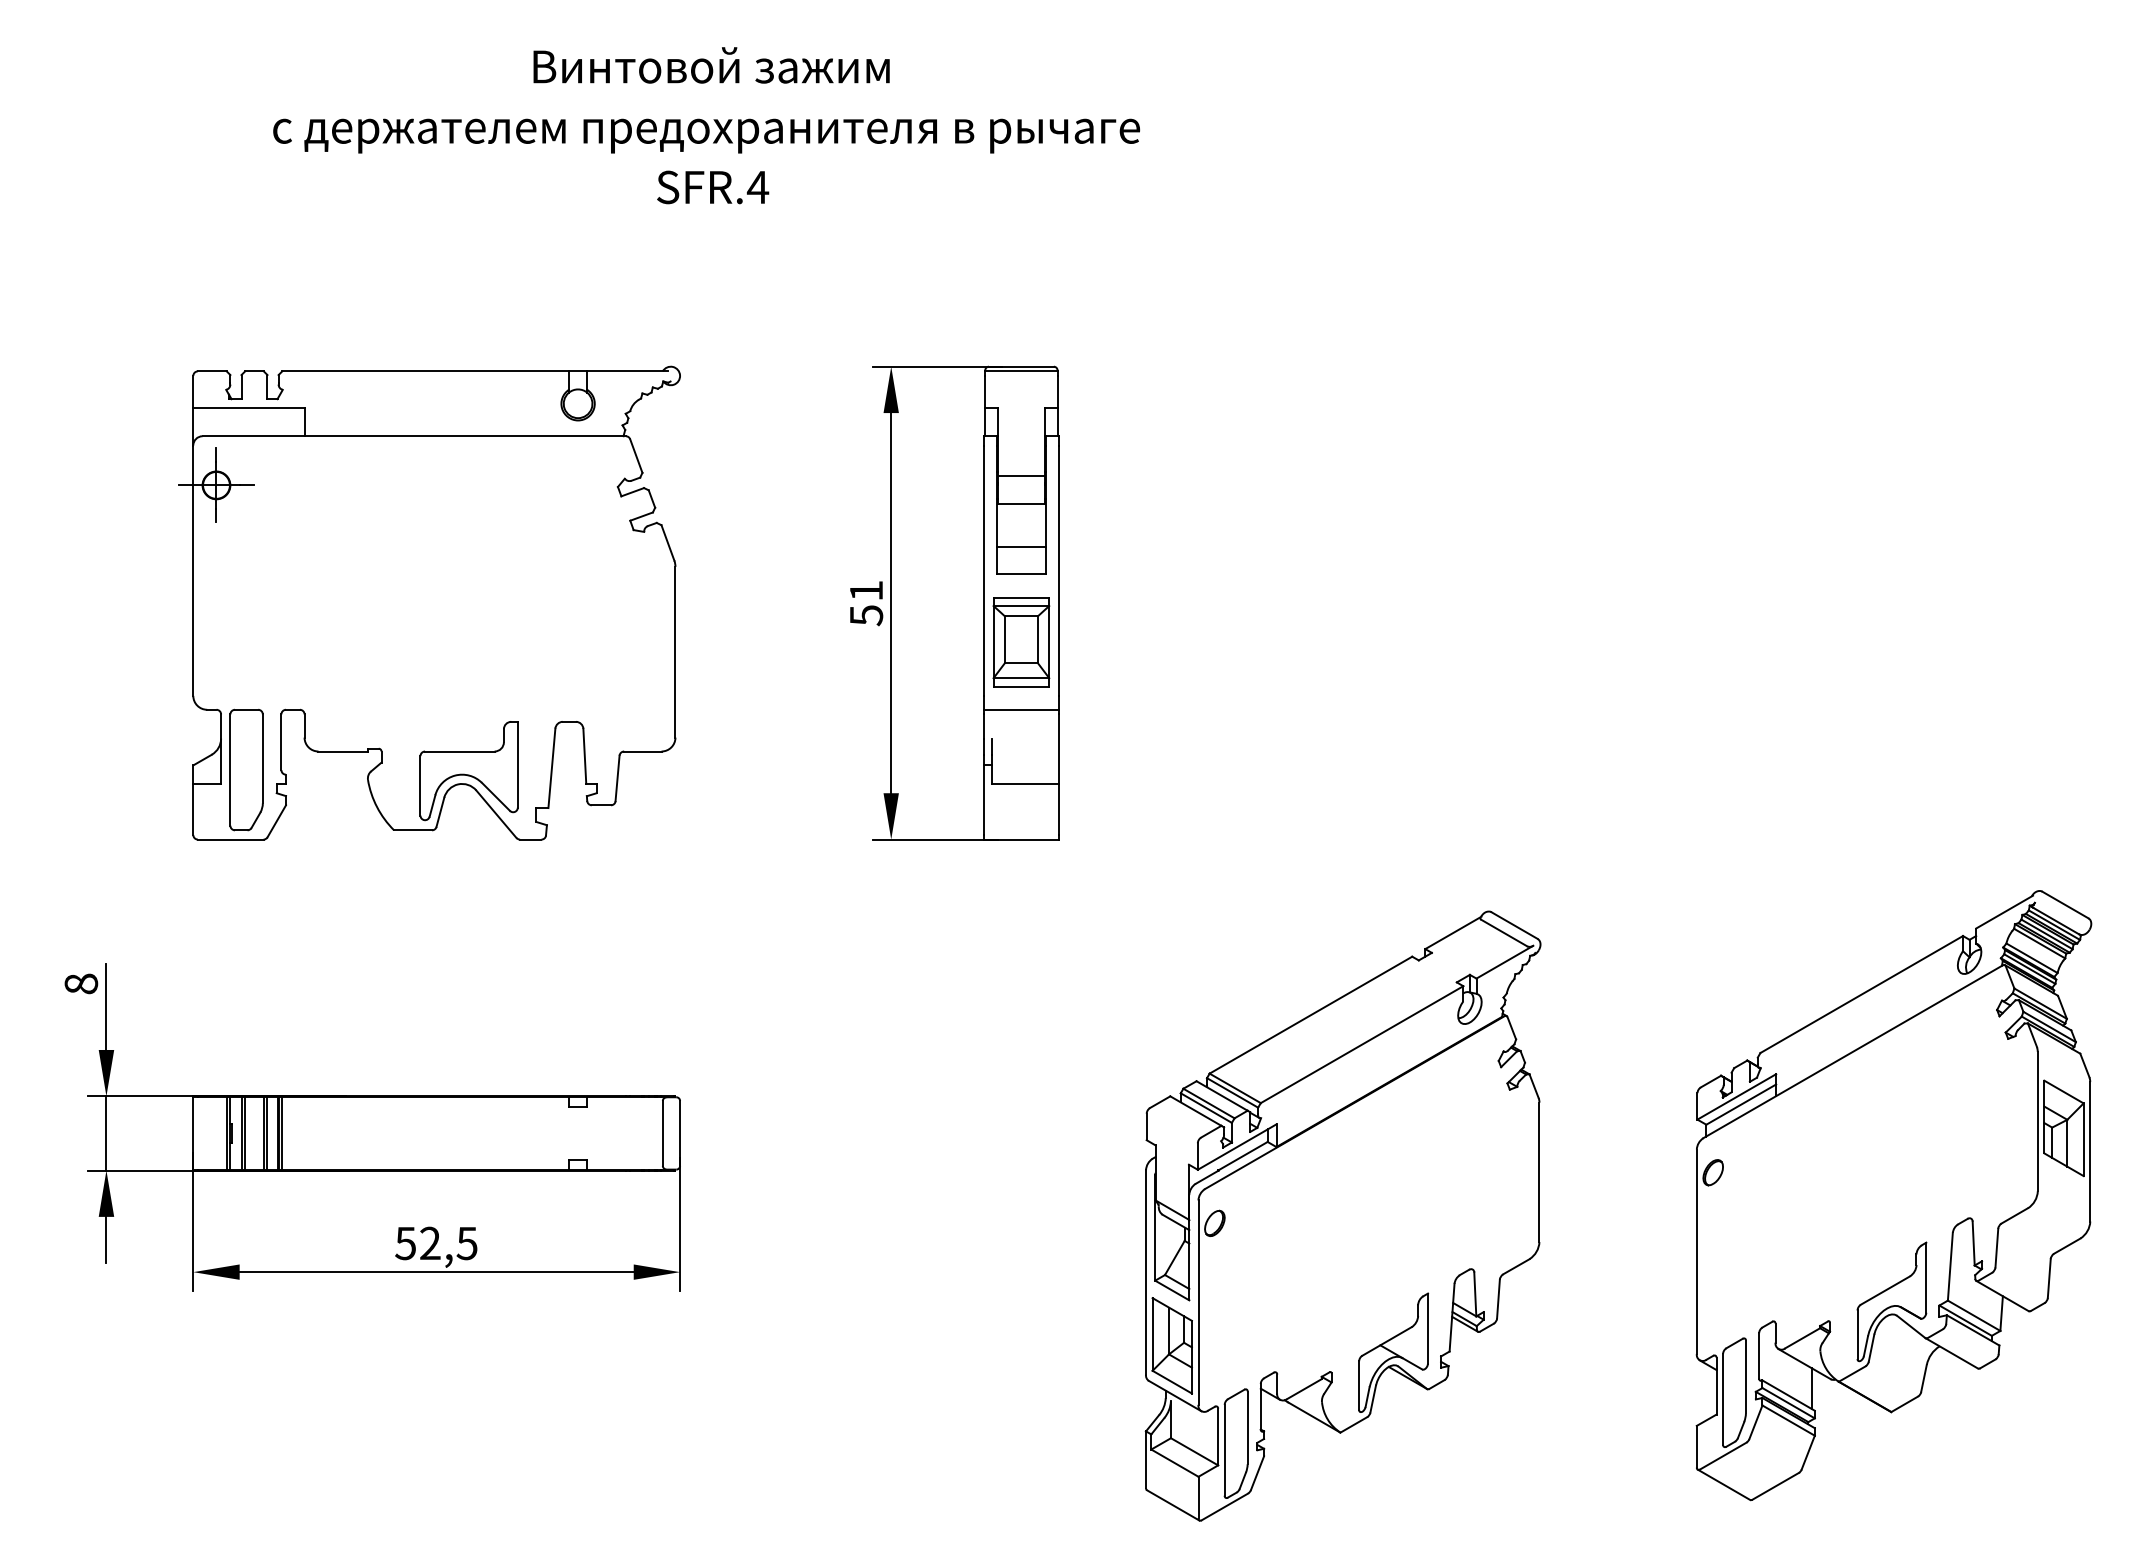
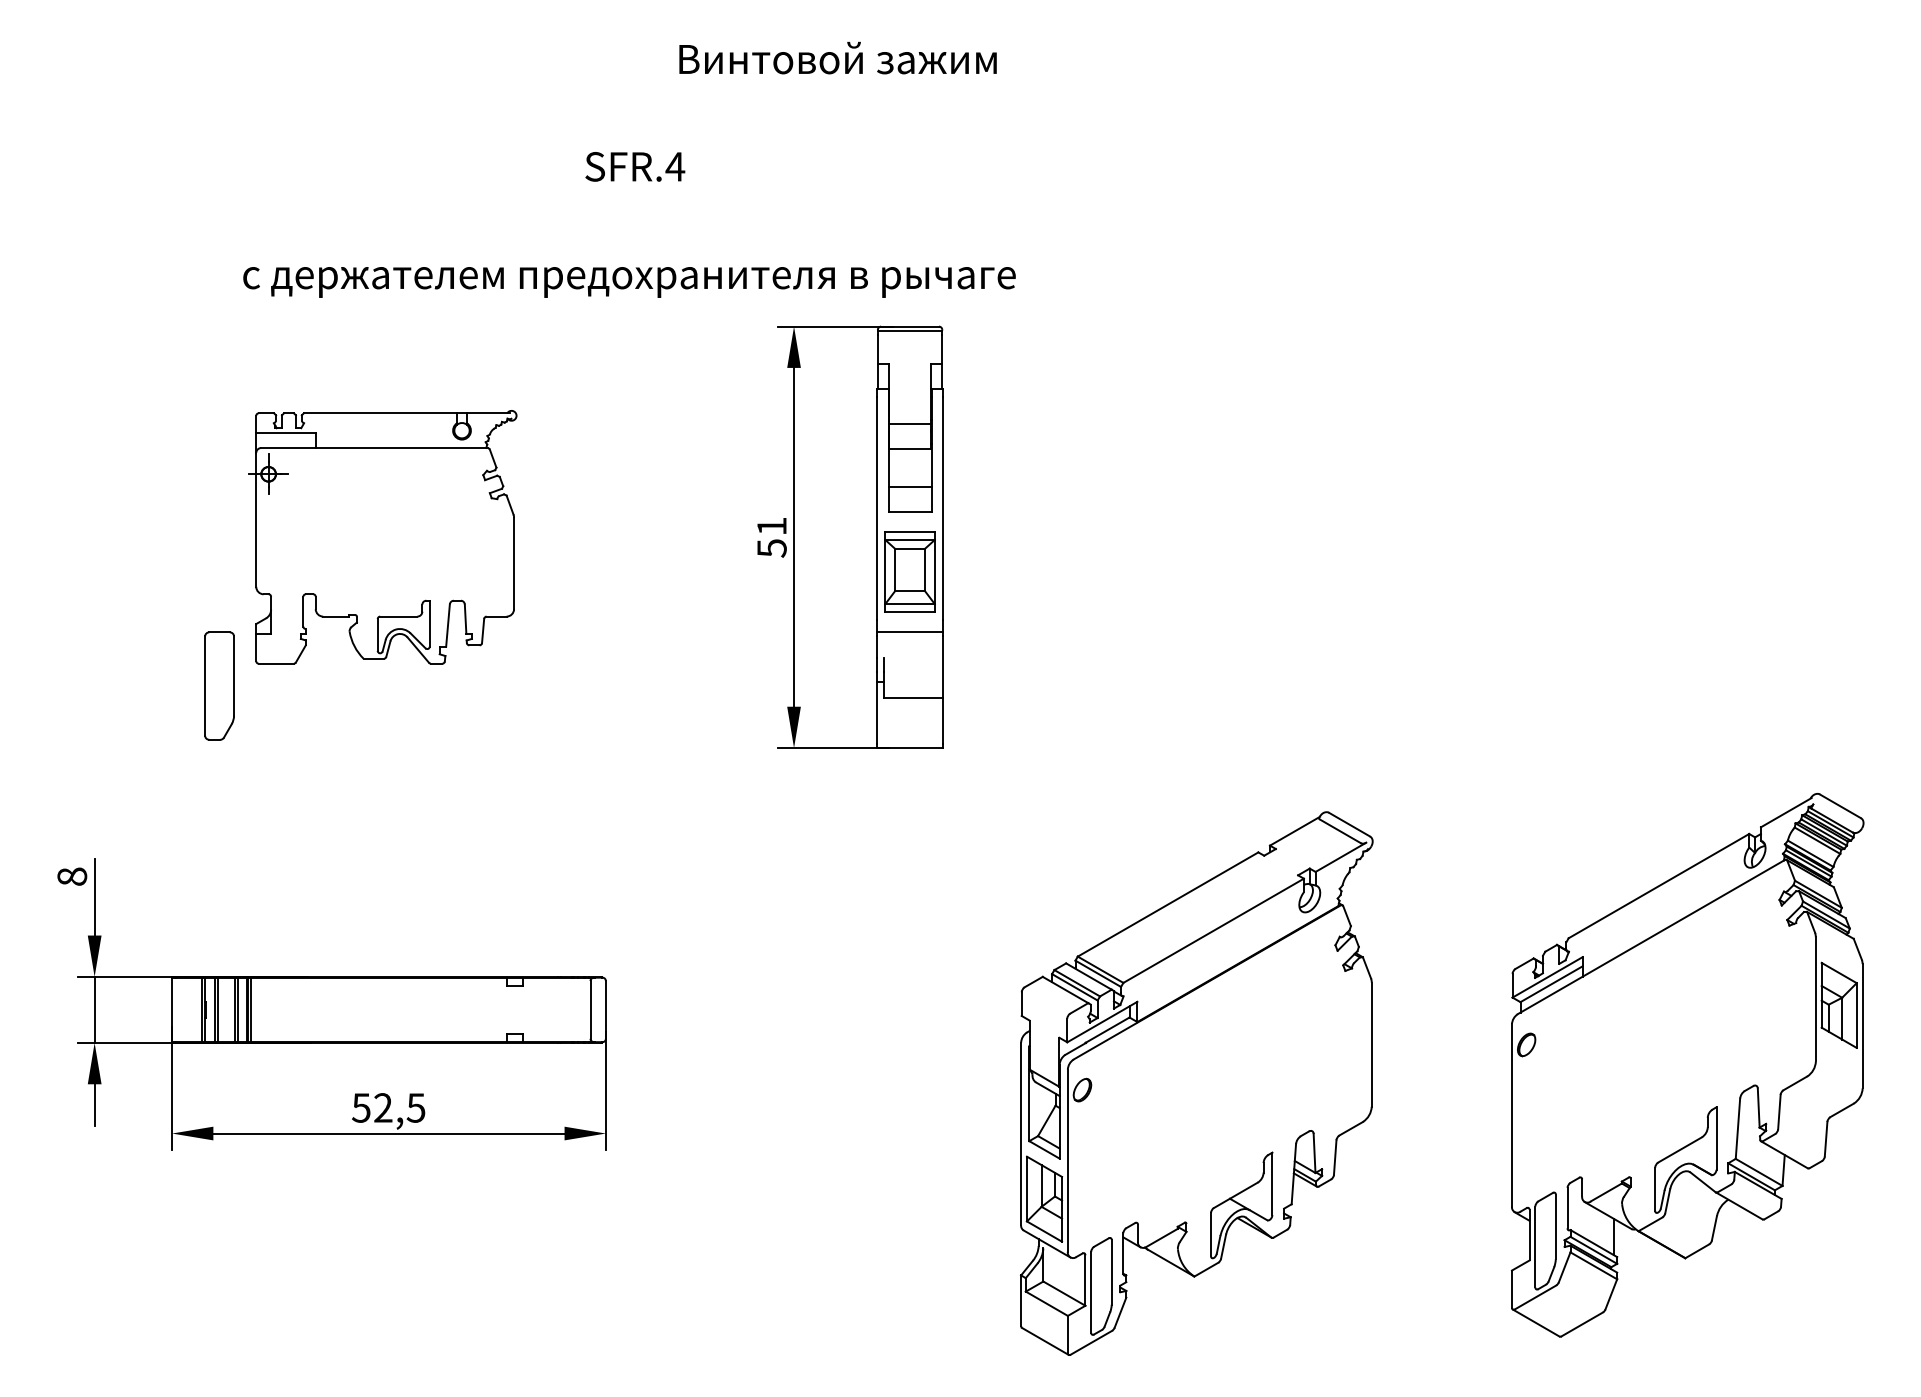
text: (711, 65) -> (837, 58), moved
text: (706, 135) -> (629, 281), moved
part: (429, 602) -> (382, 536), size x0.6

